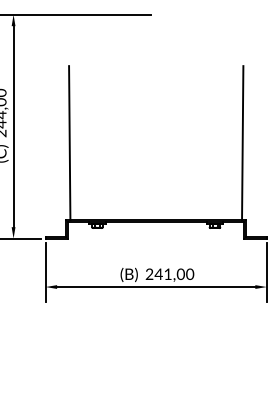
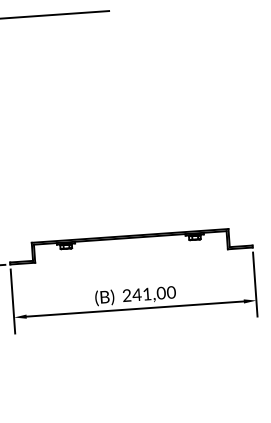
line: (69, 143) -> (29, 158), removed
line: (242, 143) -> (218, 145), removed

